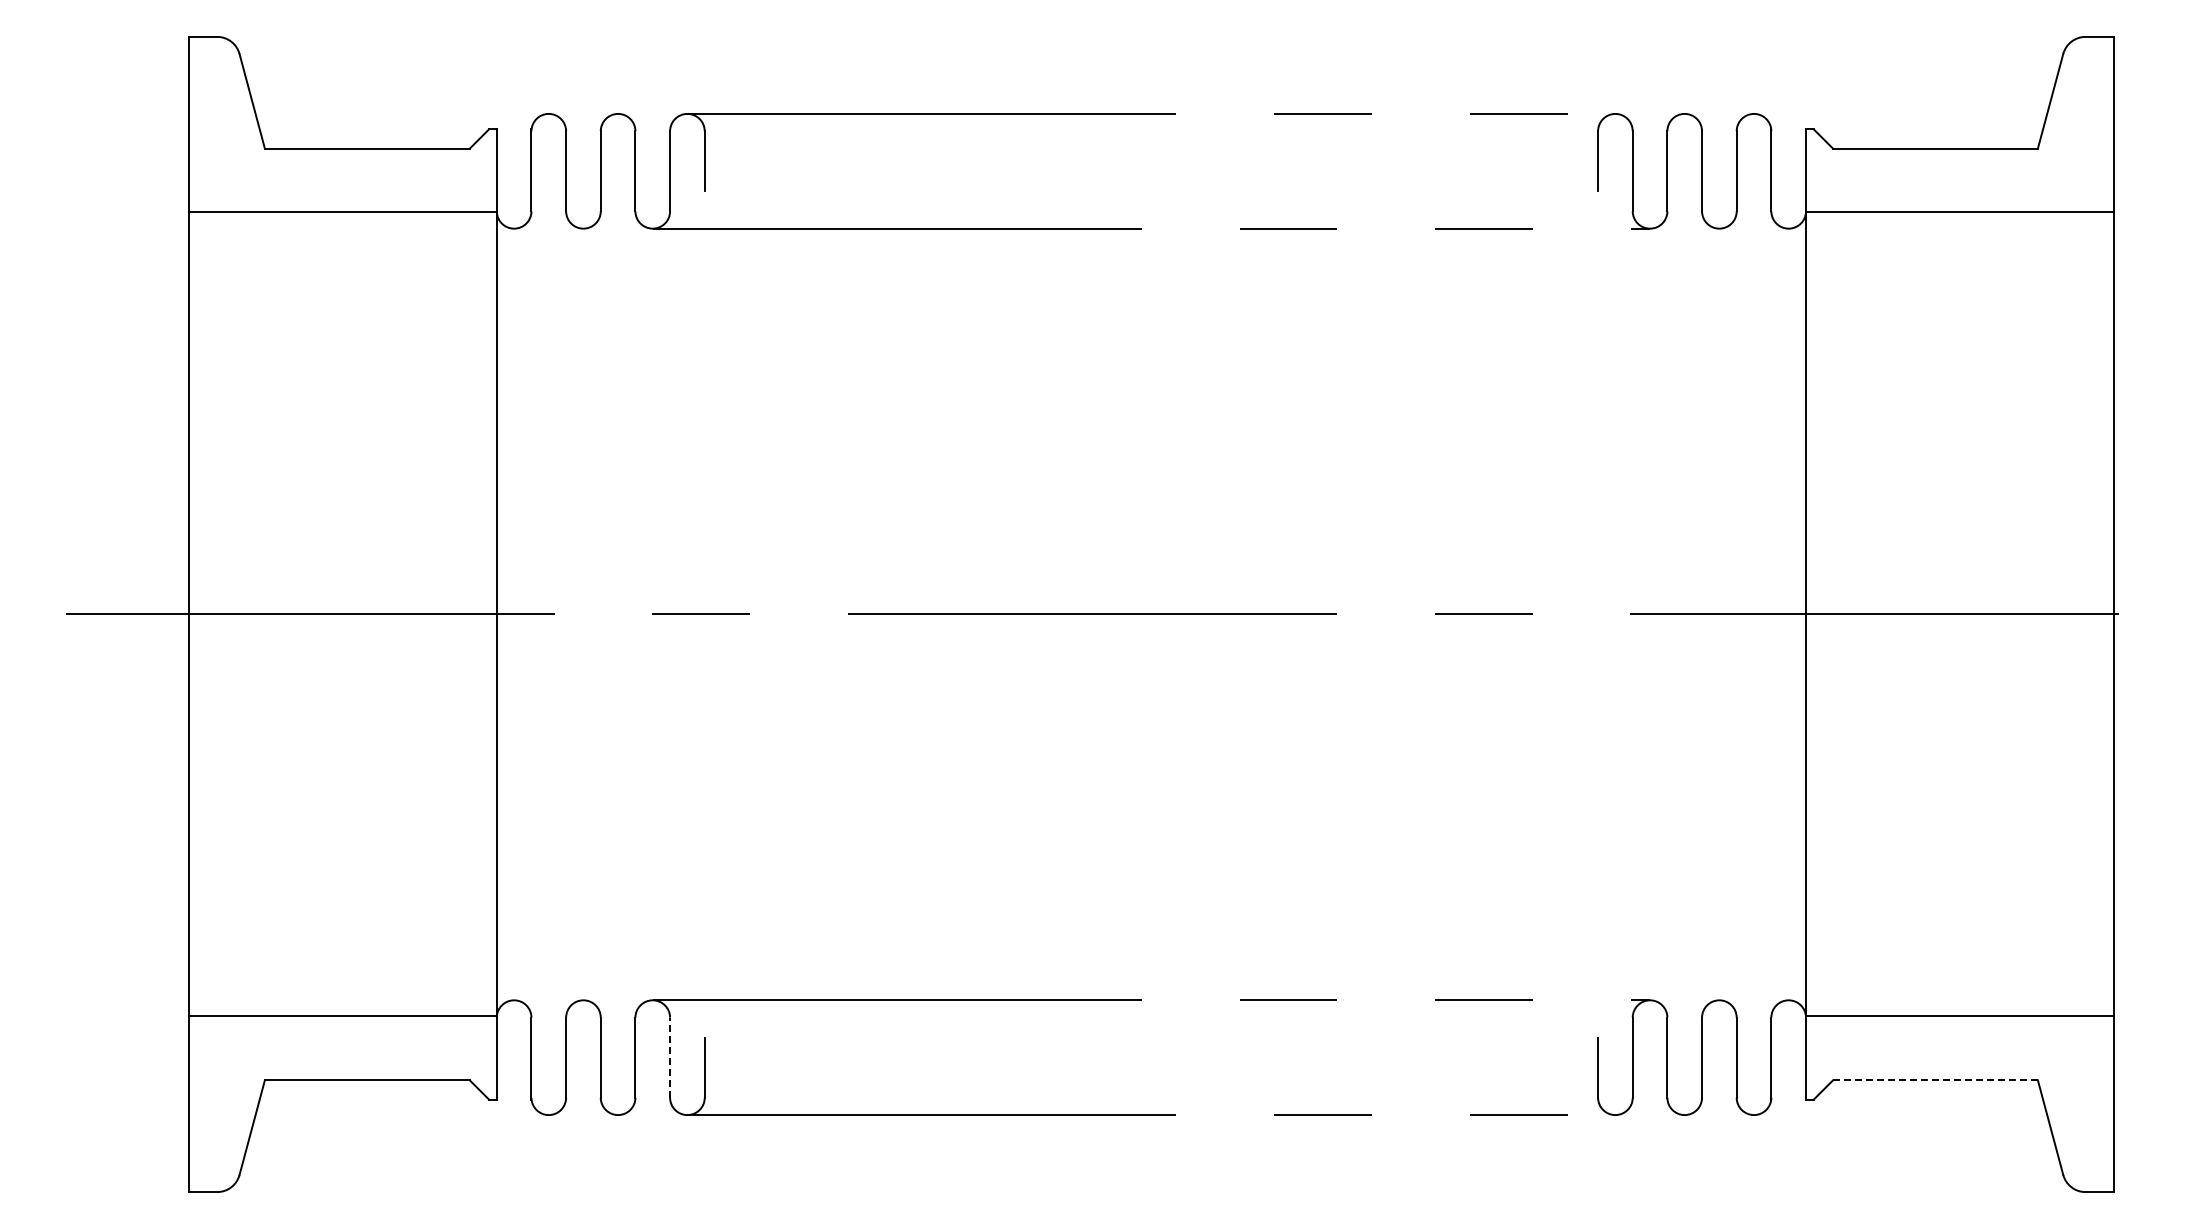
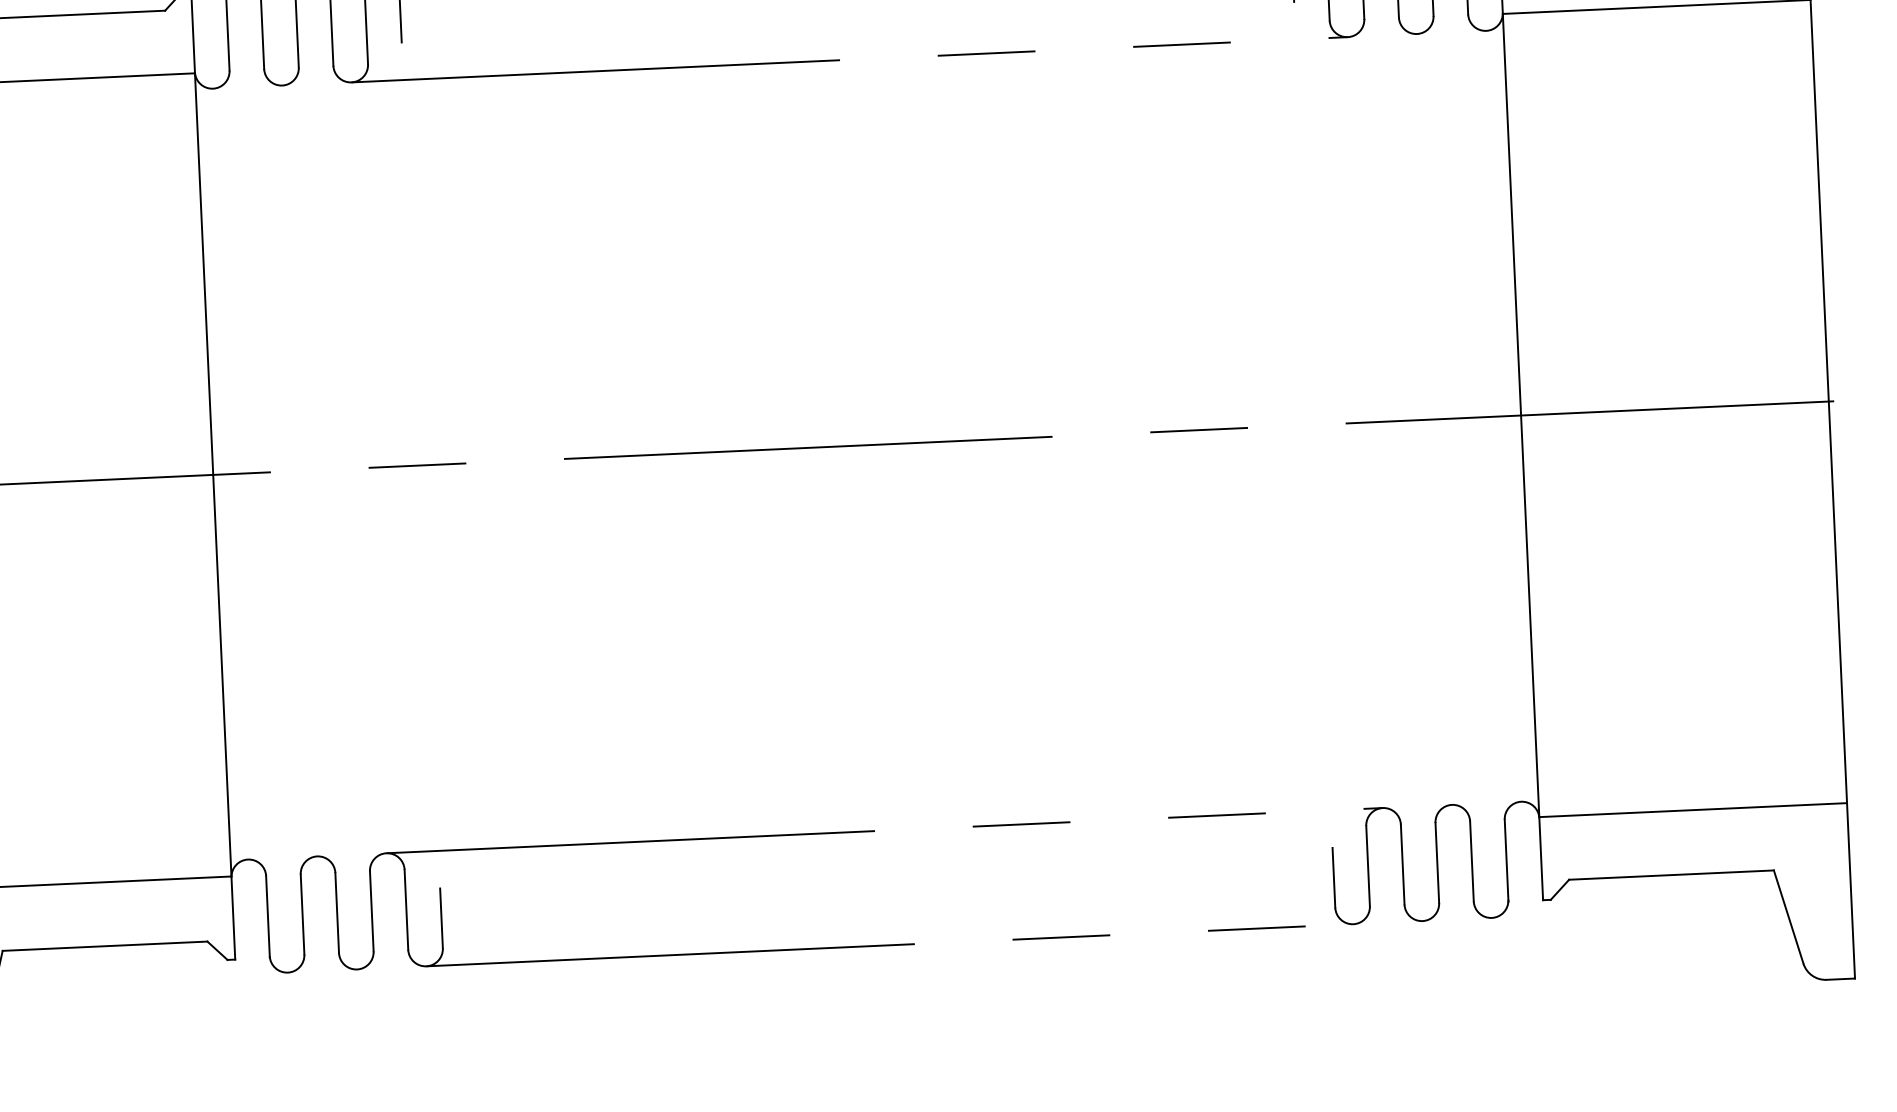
line: (670, 1057) -> (406, 909), dashed -> solid
line: (1935, 1080) -> (1671, 875), dashed -> solid

